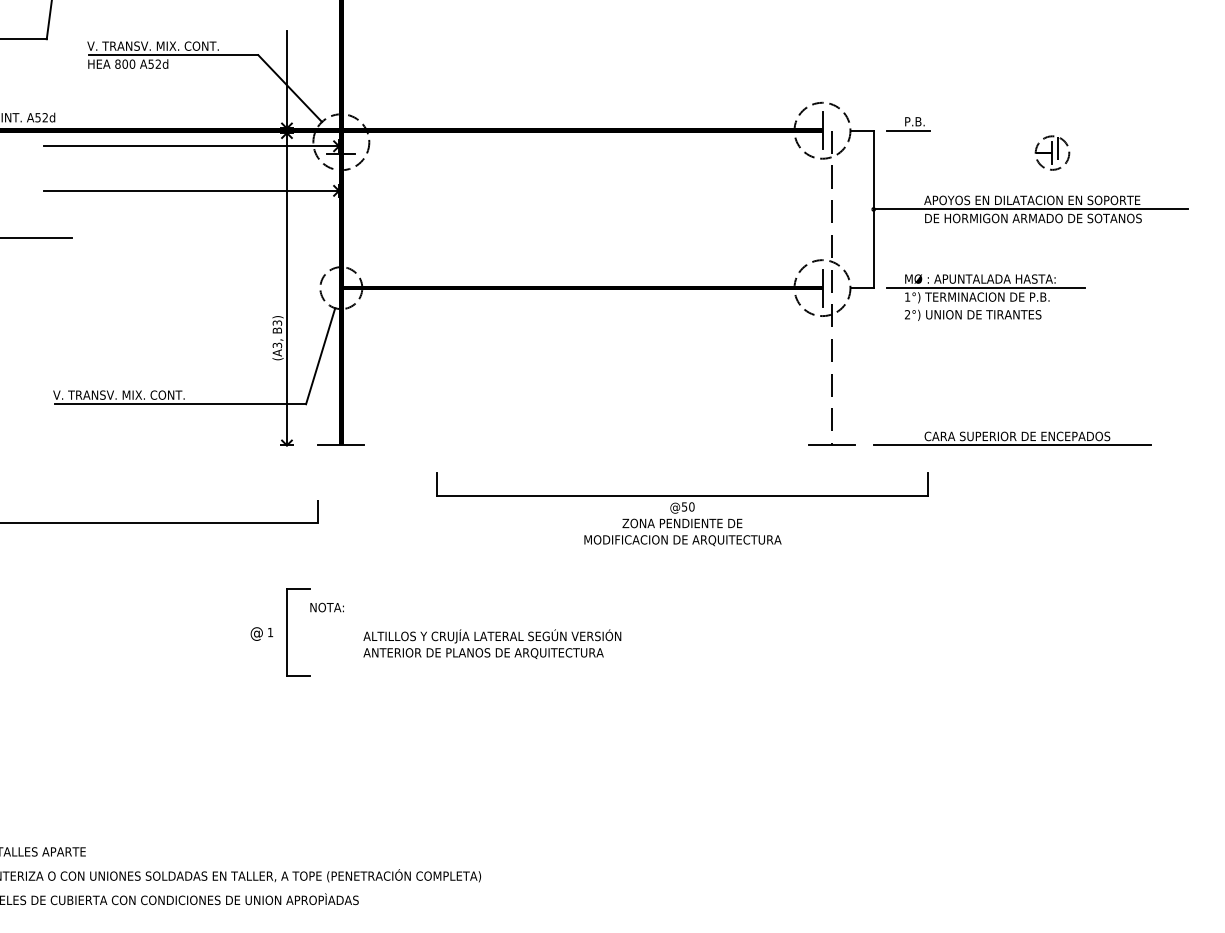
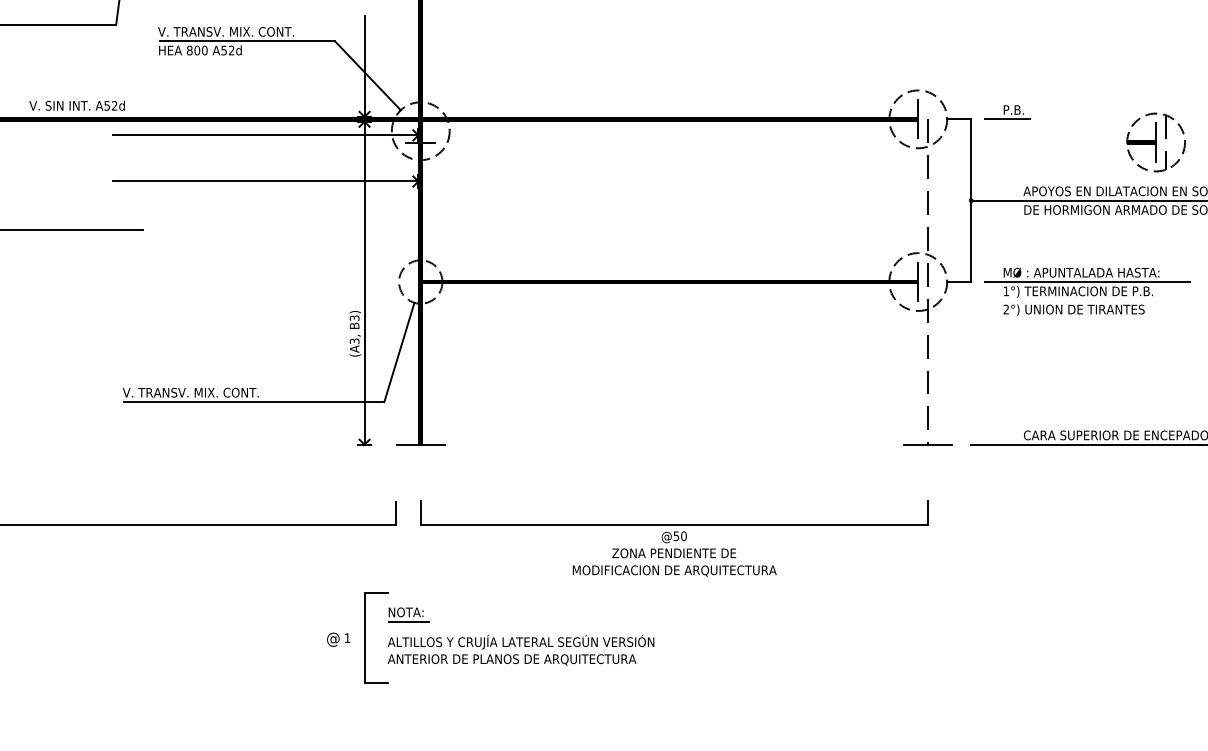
part: (1052, 152) -> (1156, 141), size x1.67
part: (682, 509) -> (674, 538), moved
line: (329, 616) -> (408, 621), added
text: (492, 643) -> (521, 649), moved

